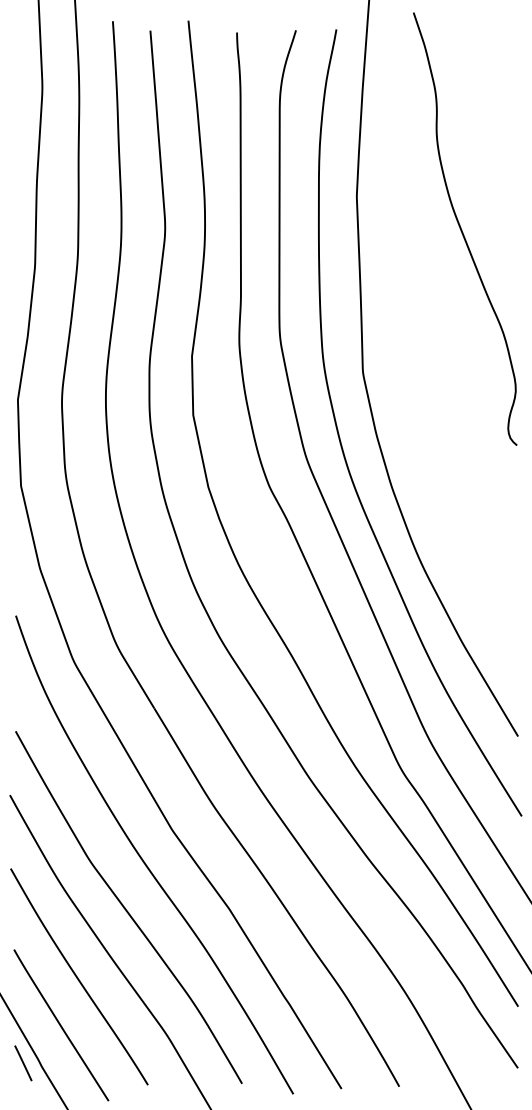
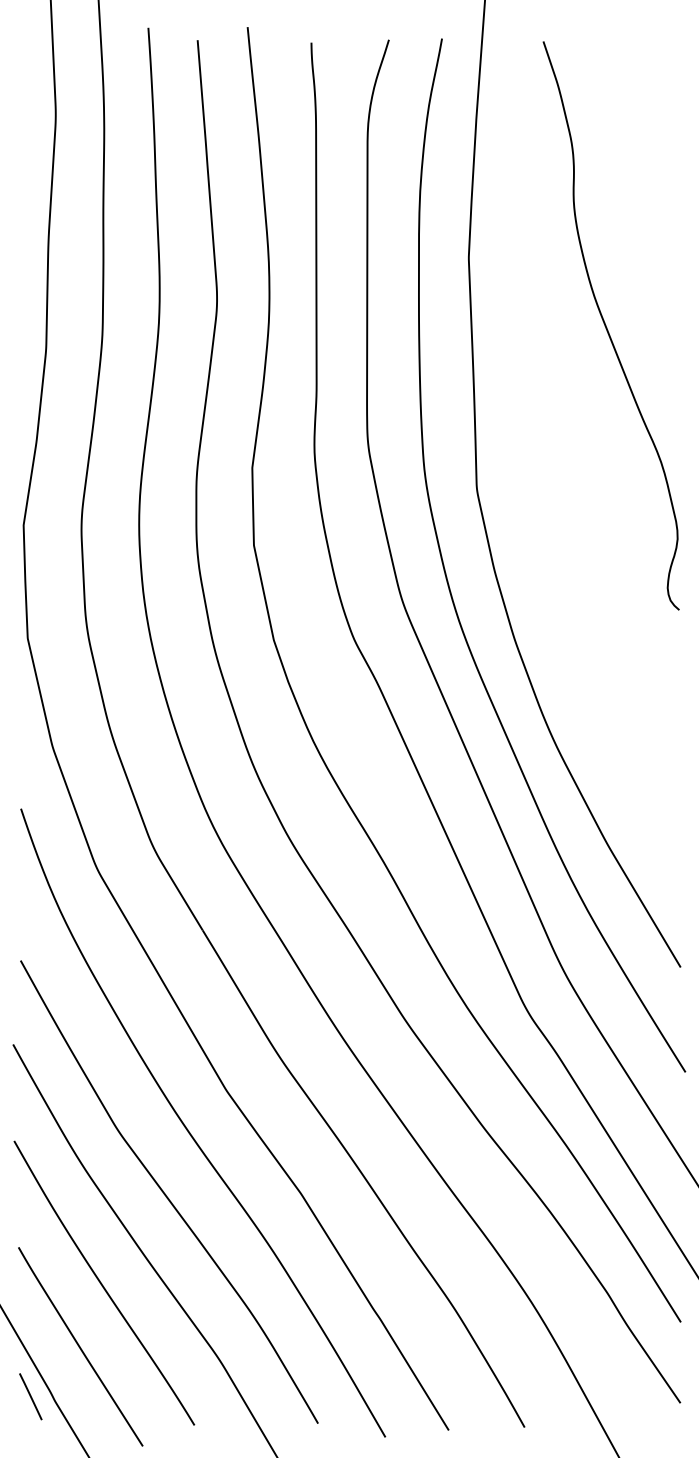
curve: (462, 229) -> (607, 326), moved

